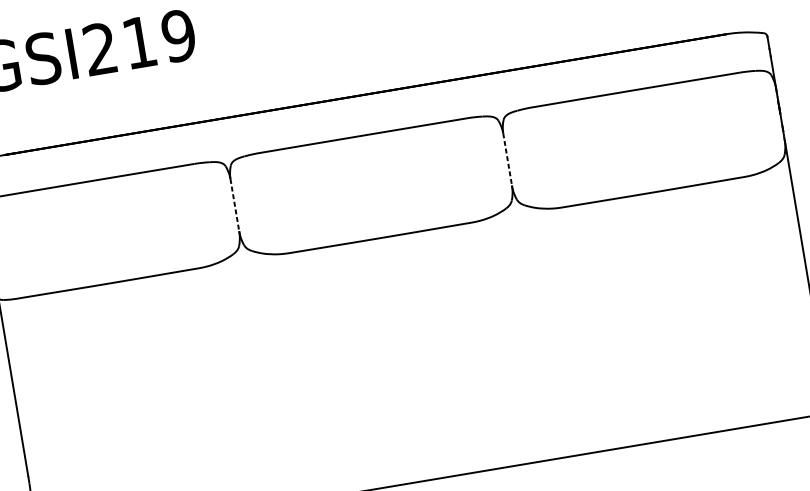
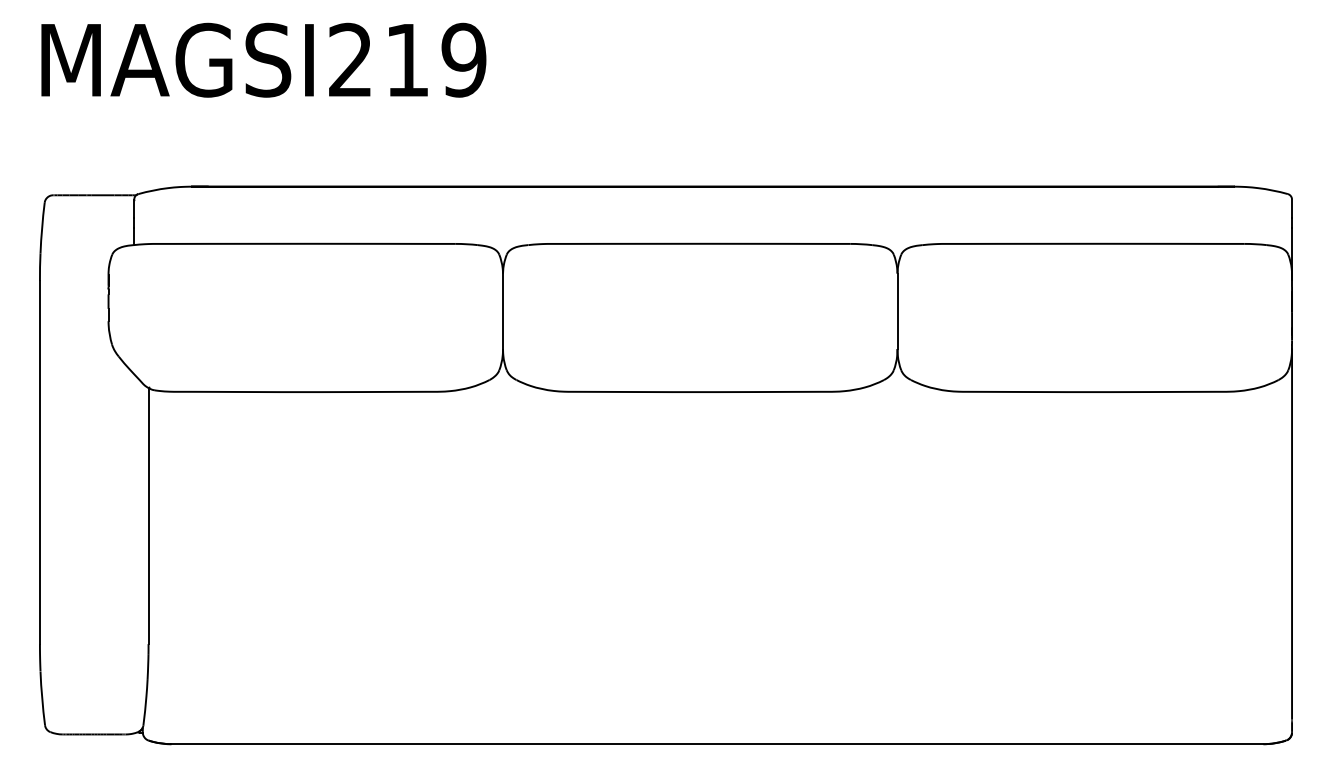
line: (507, 159) -> (897, 311), dashed -> solid
line: (235, 205) -> (503, 311), dashed -> solid

